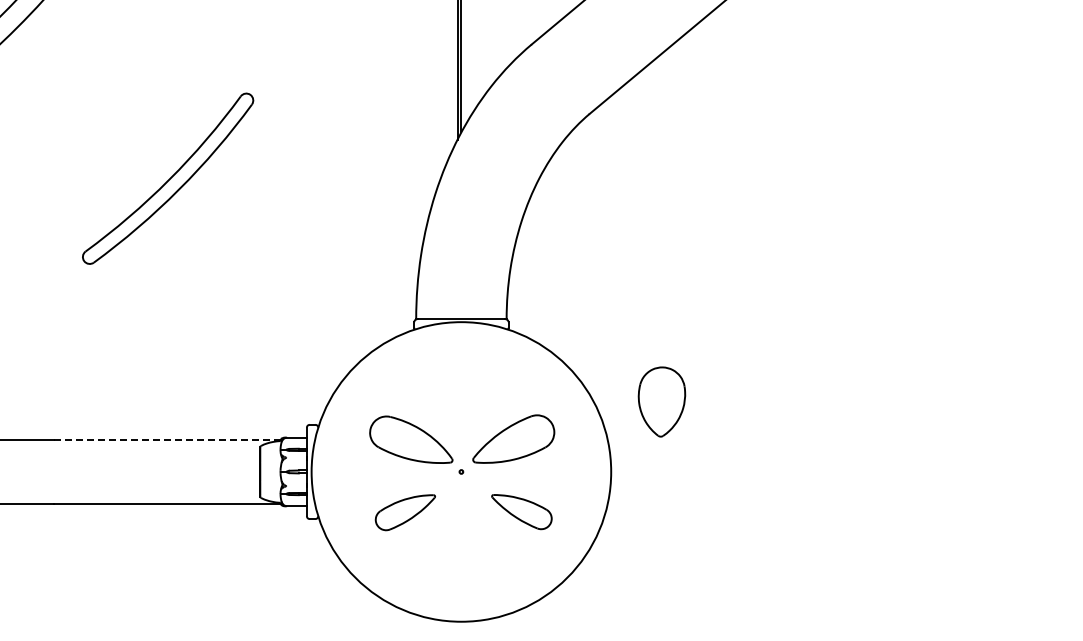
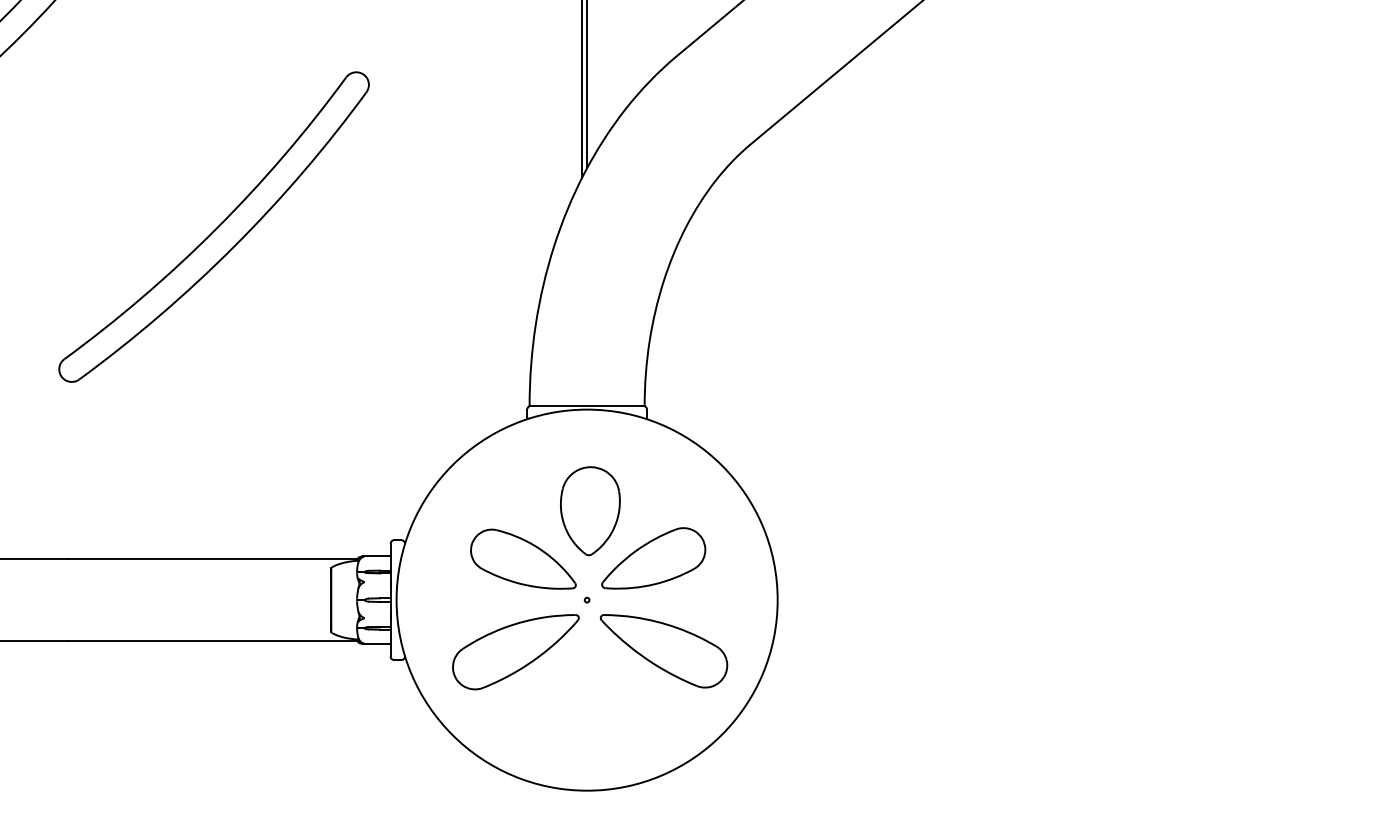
part: (167, 178) -> (213, 226), size x1.43
part: (661, 401) -> (589, 510), moved
line: (167, 439) -> (213, 558), dashed -> solid
part: (521, 511) -> (663, 650), size x1.67
part: (405, 512) -> (516, 651), size x1.67

